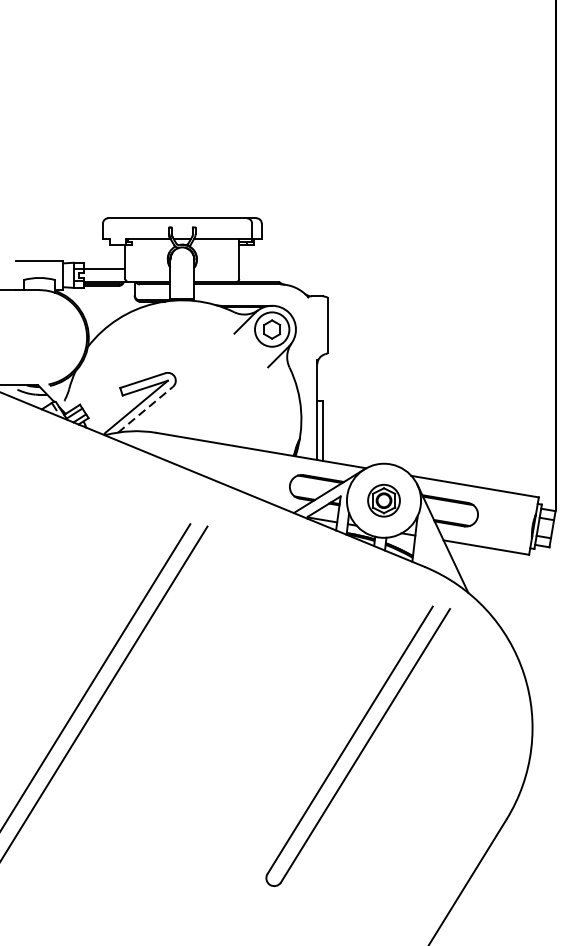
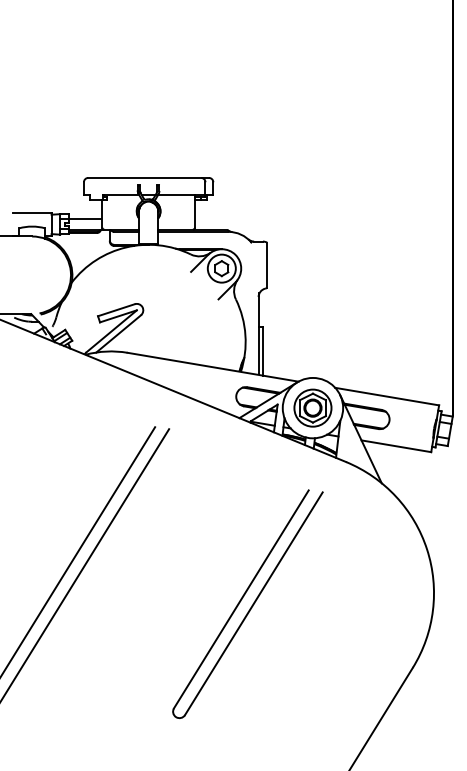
line: (145, 409) -> (118, 333), dashed -> solid
part: (383, 499) -> (312, 407), size x1.43
part: (357, 745) -> (247, 603), moved

